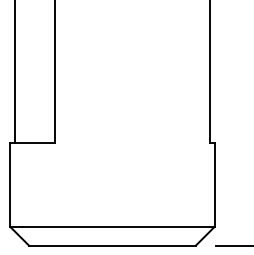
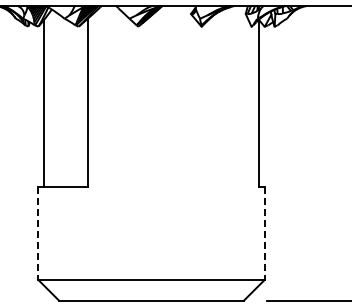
line: (10, 185) -> (38, 234), solid -> dashed
line: (214, 185) -> (264, 234), solid -> dashed

